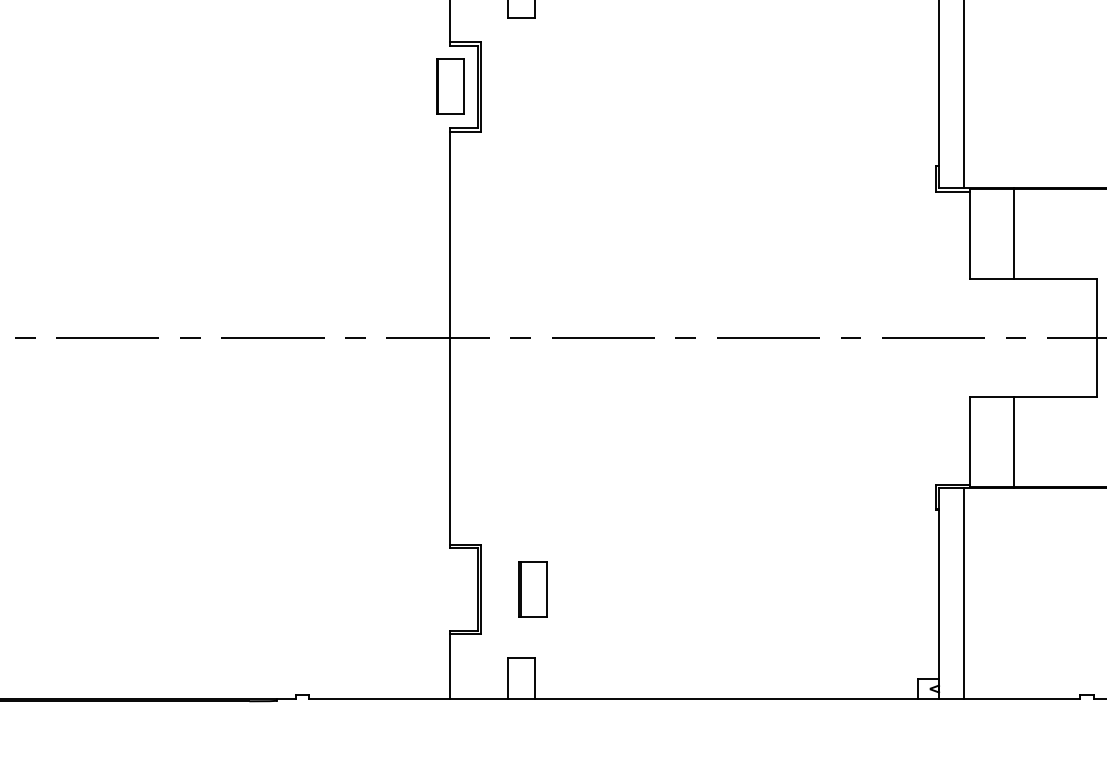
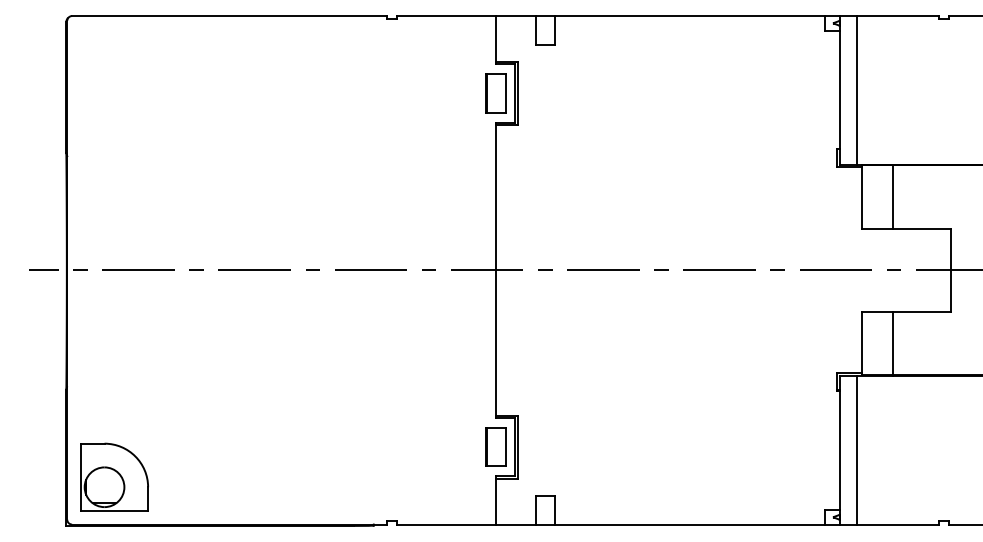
part: (532, 588) -> (495, 446), moved

